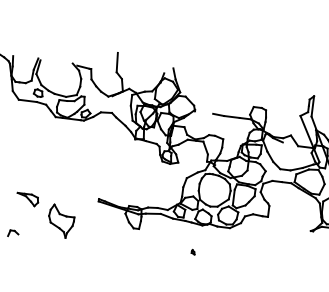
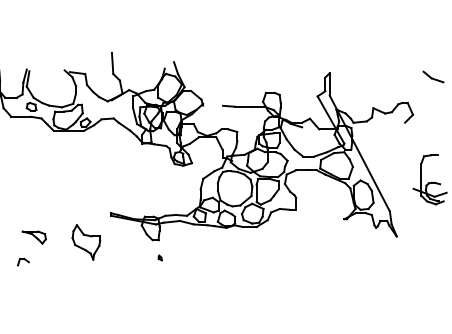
part: (26, 199) -> (33, 237), moved
part: (61, 221) -> (86, 242), moved
part: (192, 251) -> (159, 257), moved

